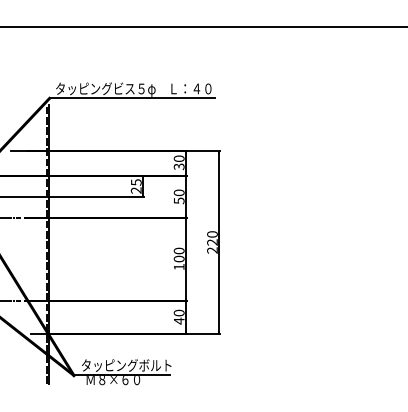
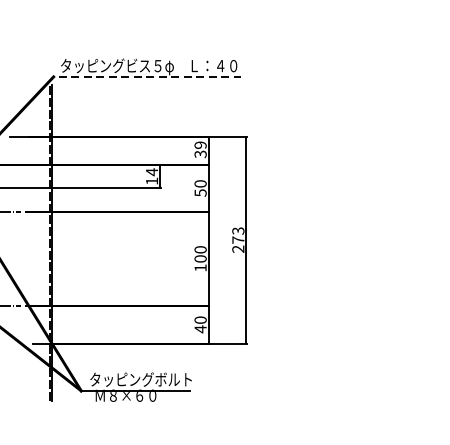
line: (132, 98) -> (147, 76), solid -> dashed
text: (179, 158) -> (200, 144), 30 -> 39
text: (135, 186) -> (151, 176), 25 -> 14
text: (212, 238) -> (238, 235), 220 -> 273

